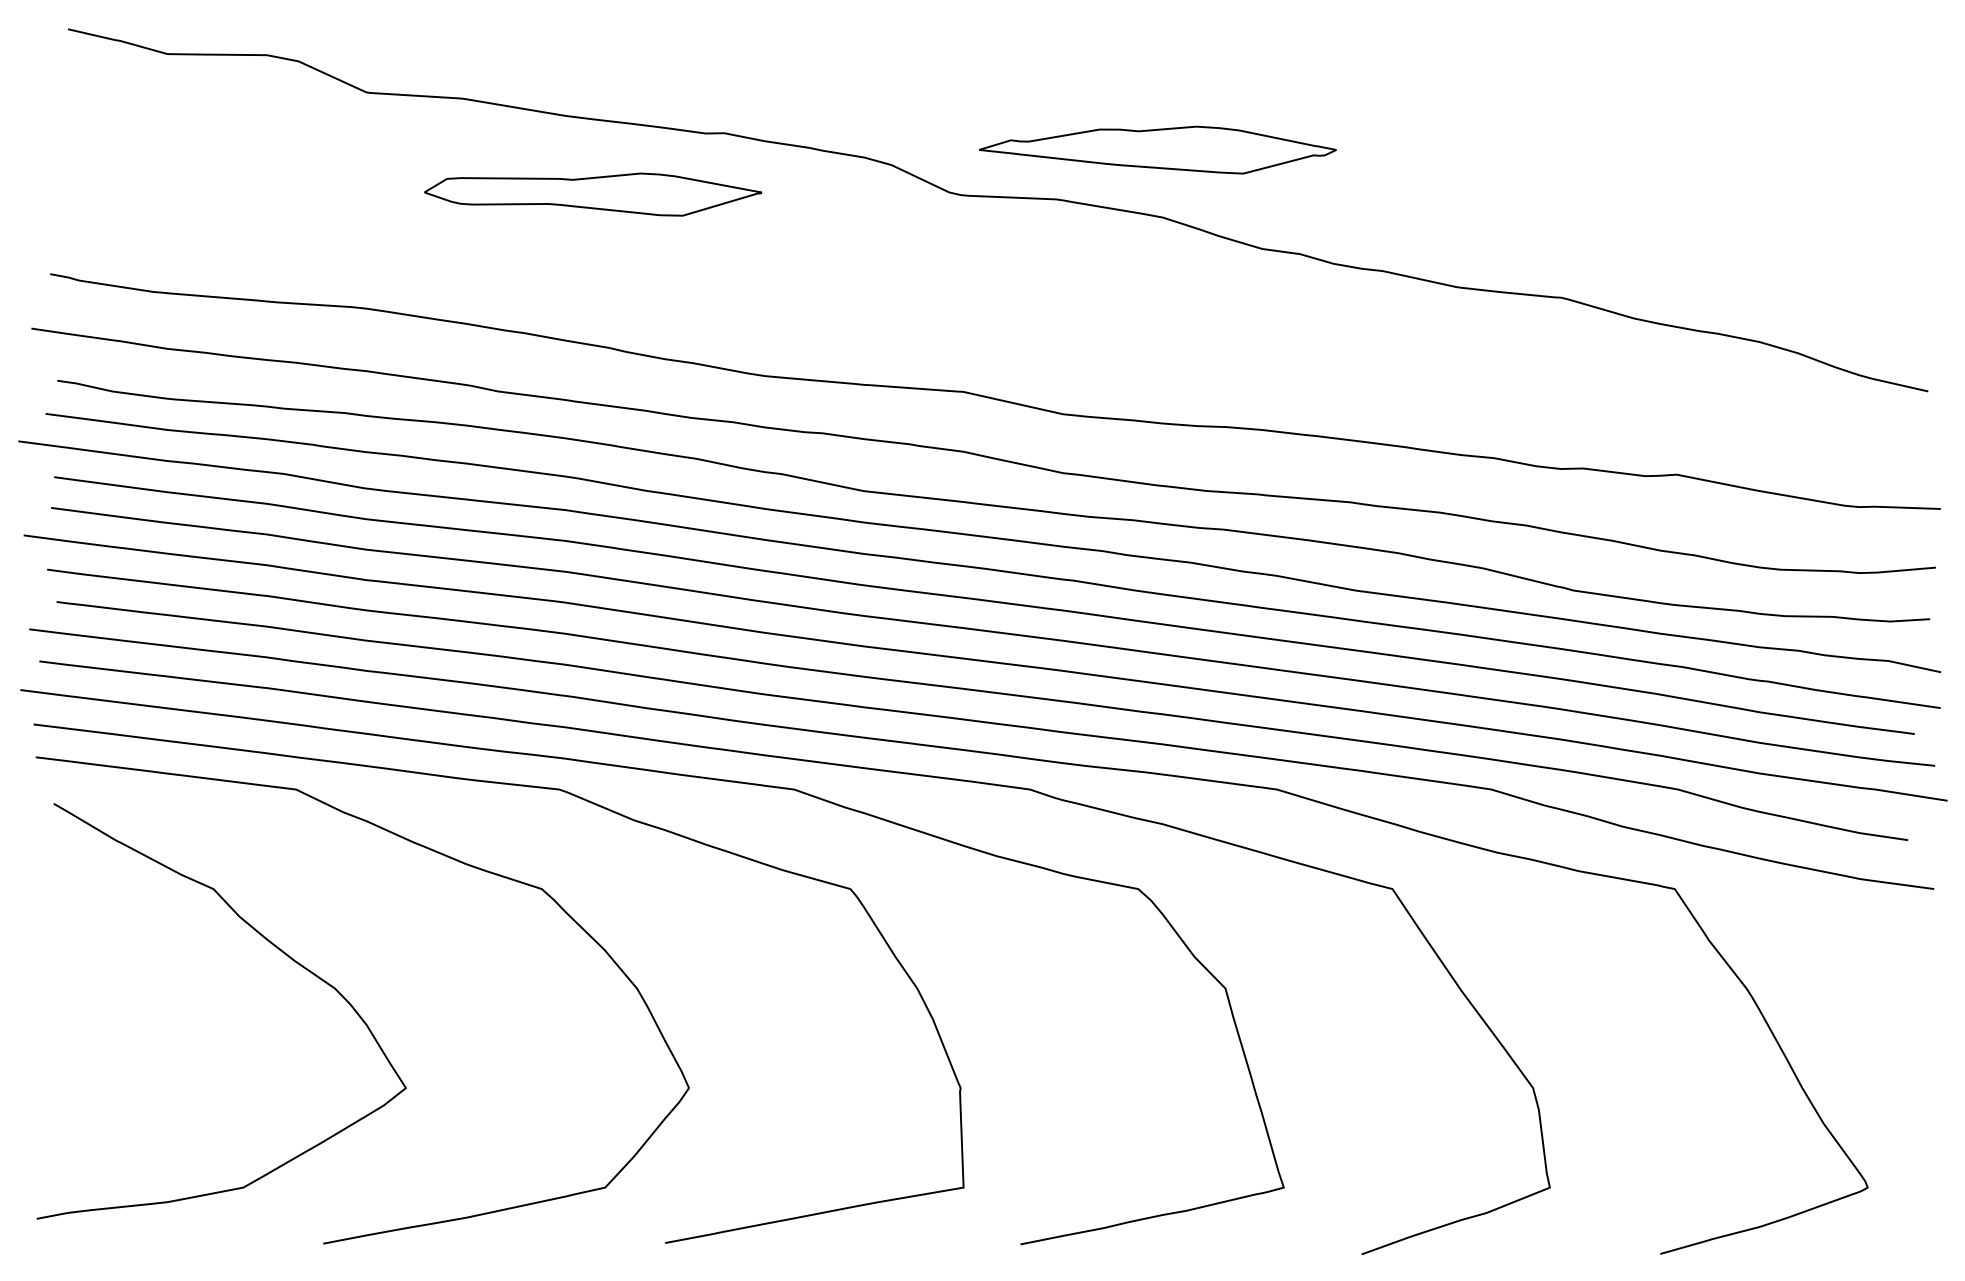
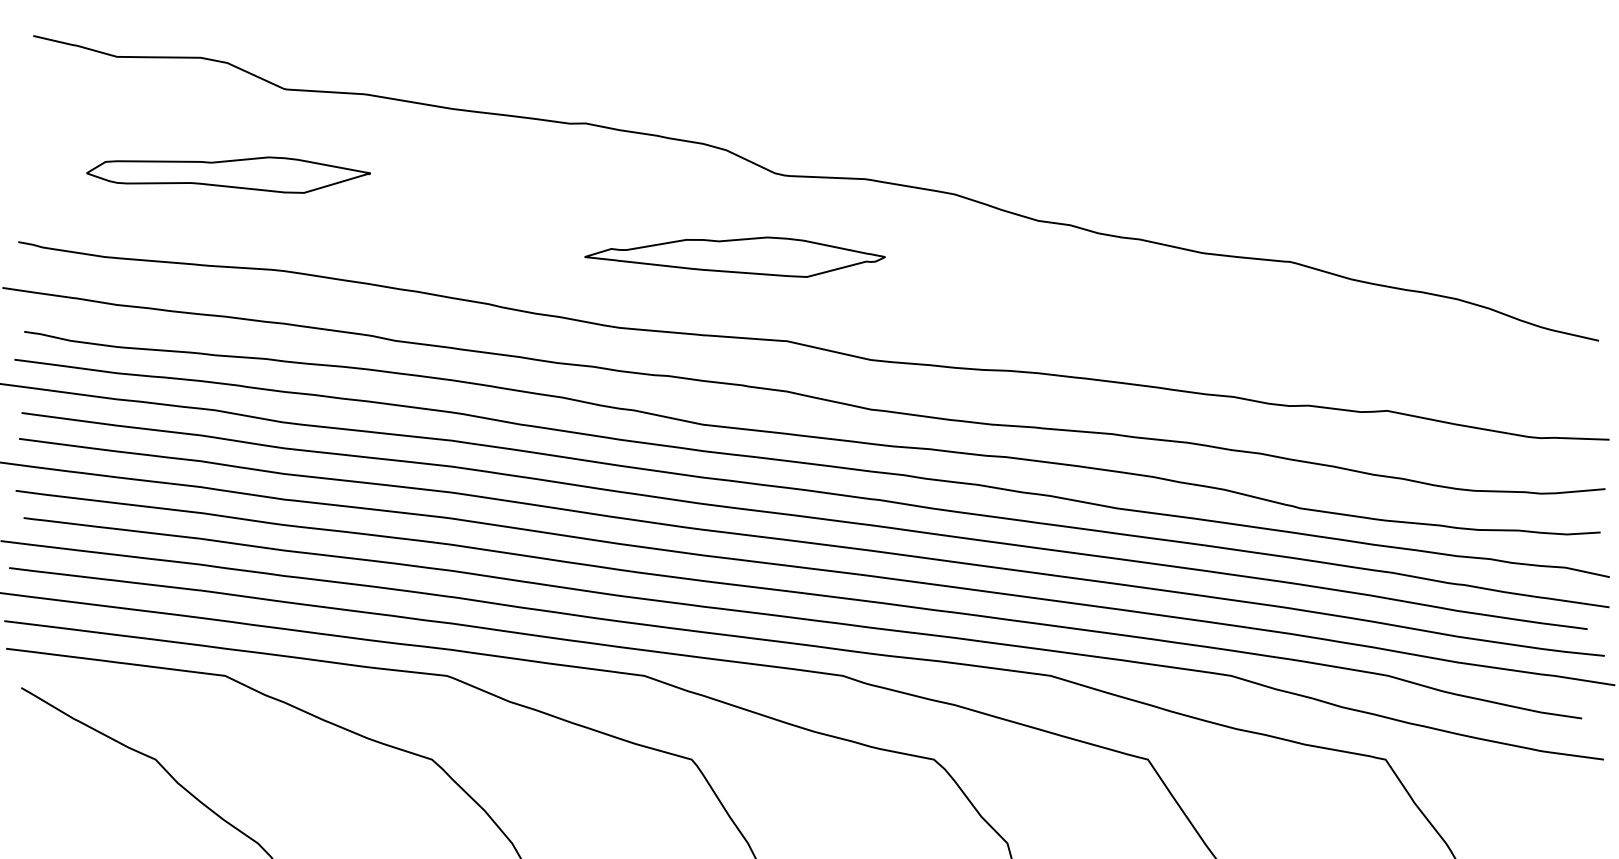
part: (1157, 149) -> (734, 256), moved
part: (593, 194) -> (228, 175), moved

